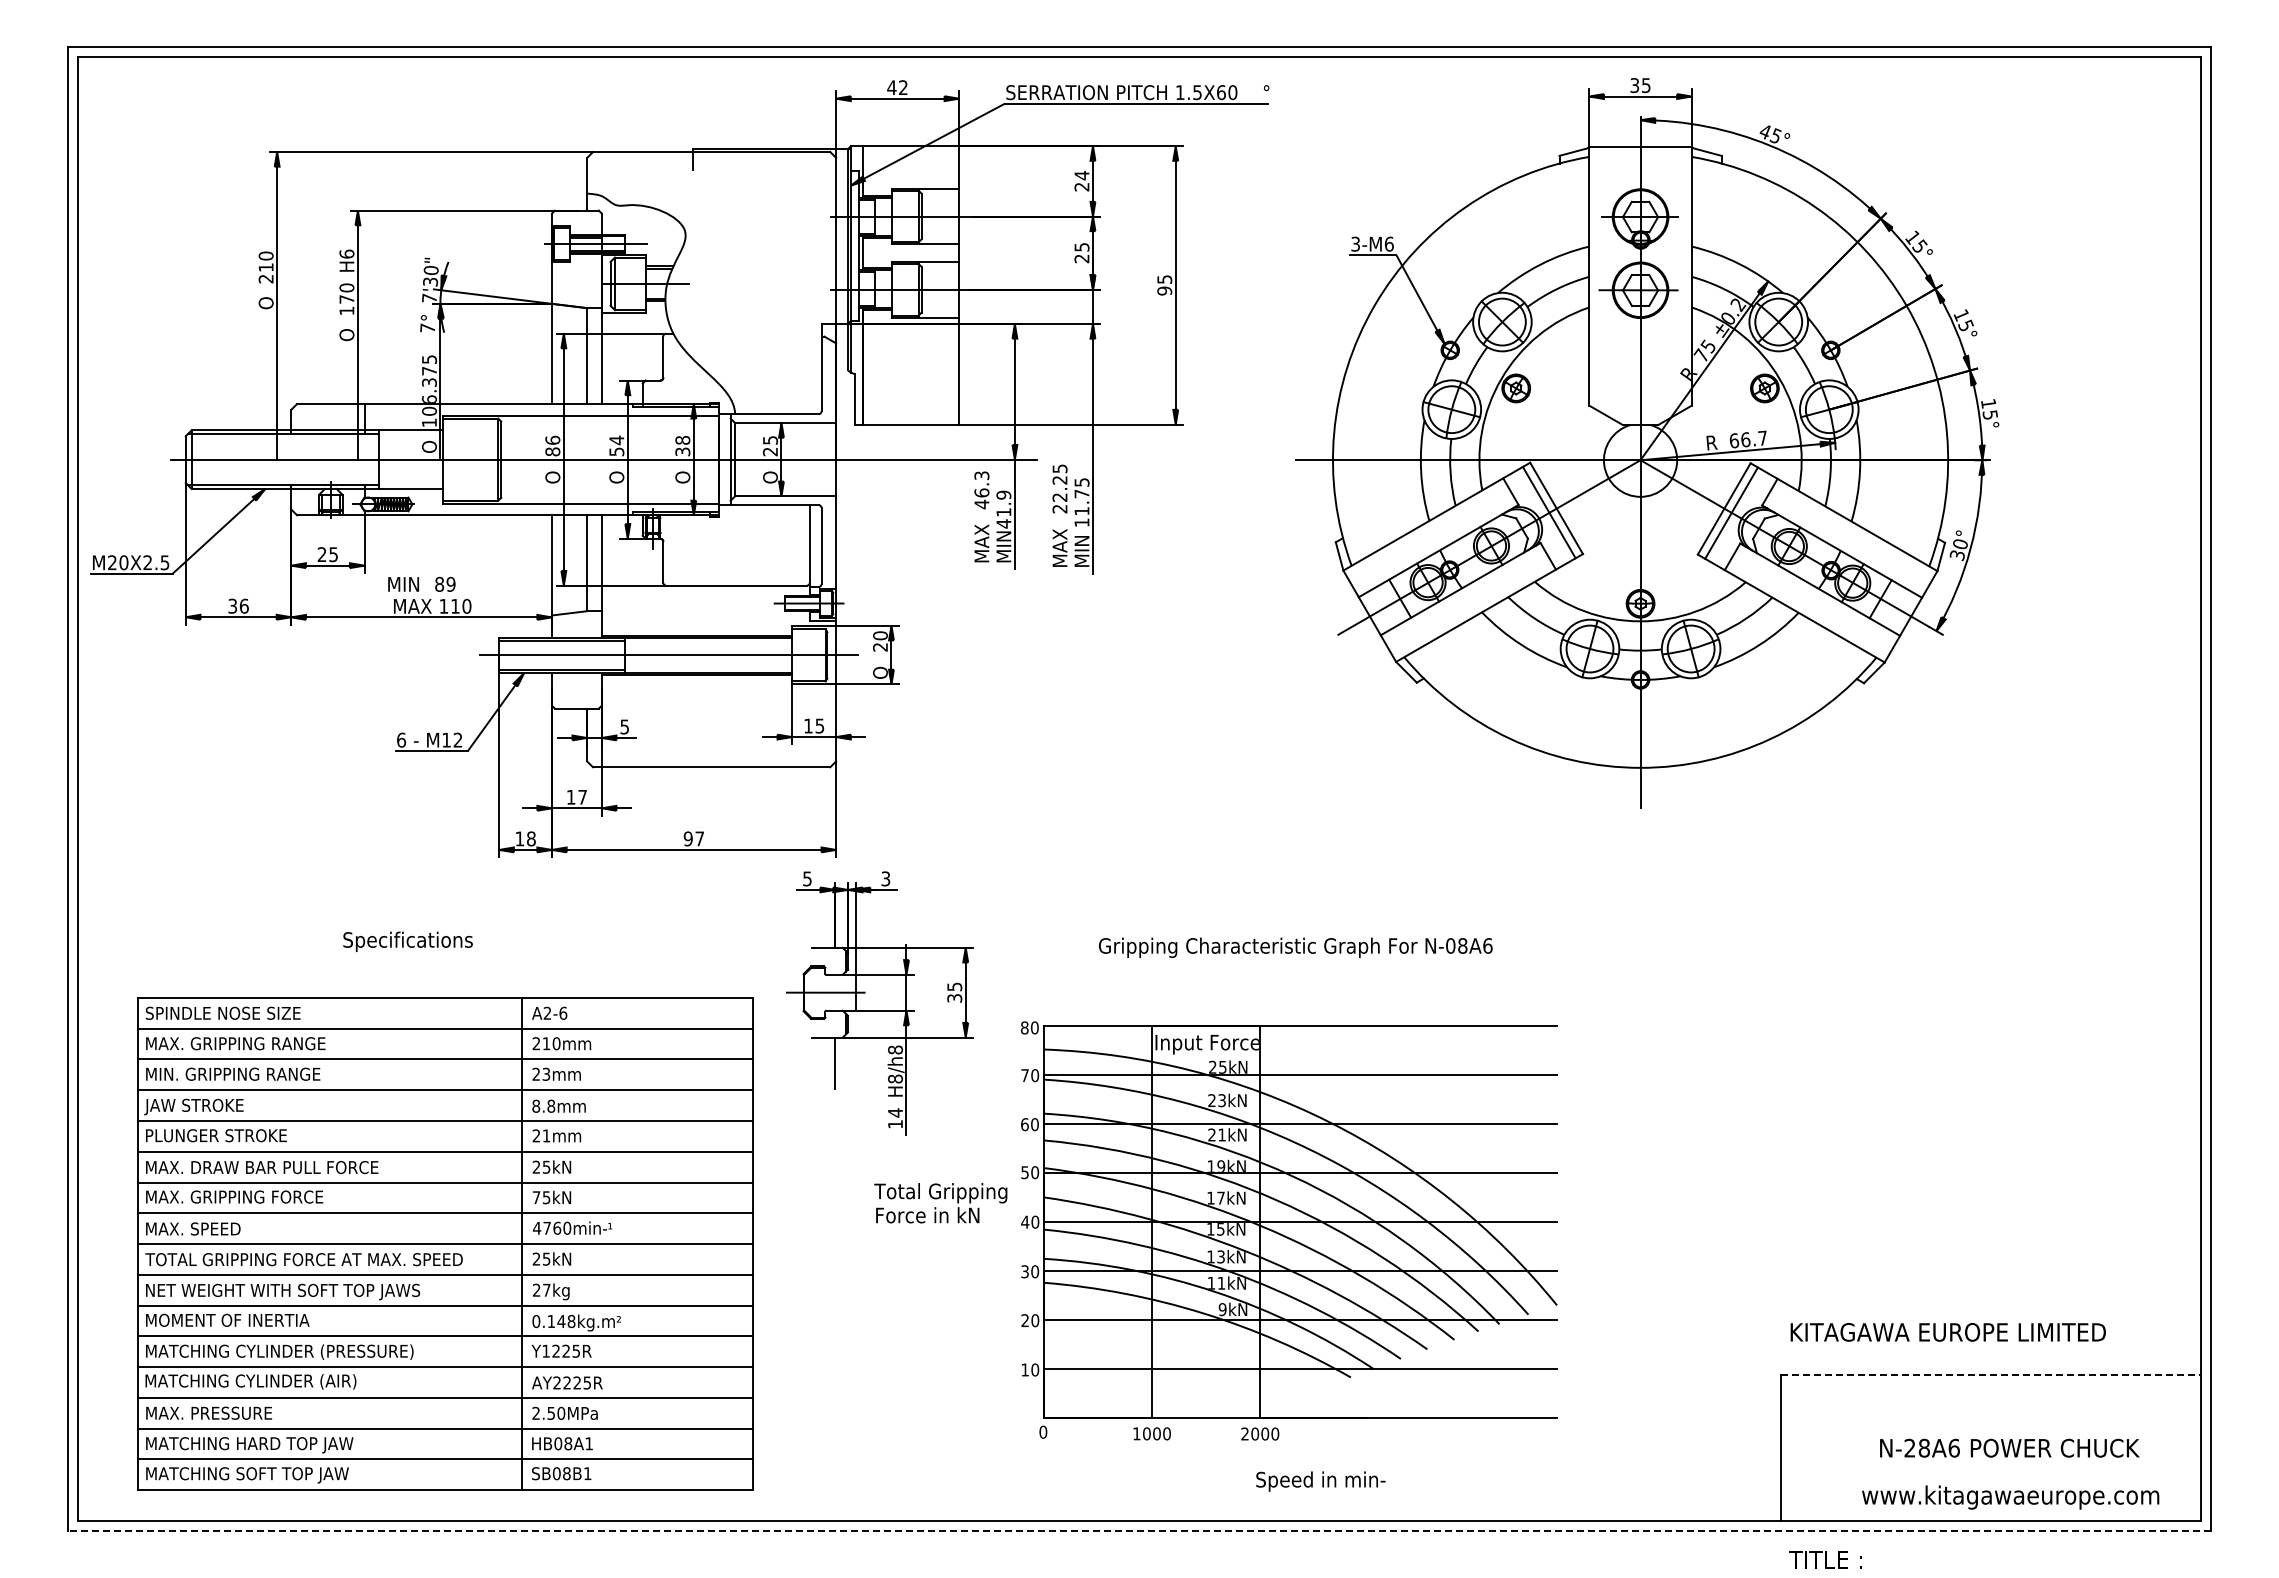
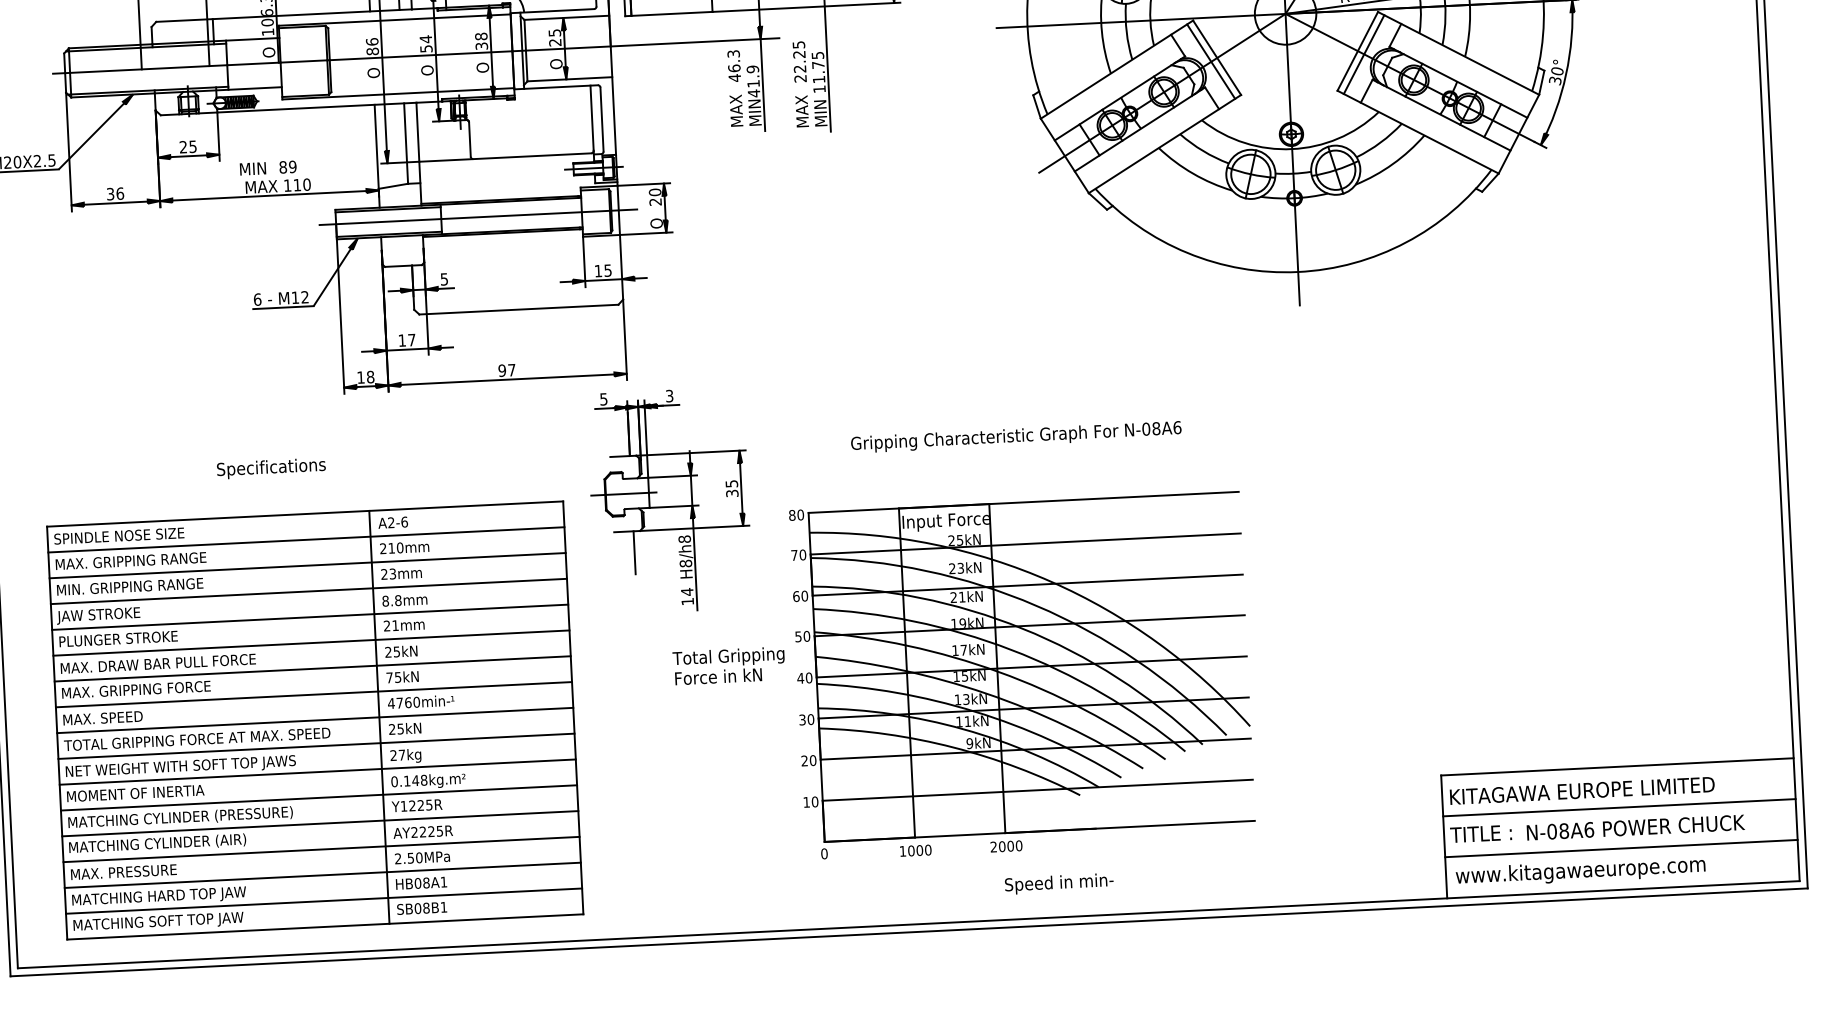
text: (1947, 1332) -> (1581, 790), moved
line: (1991, 1374) -> (1617, 766), dashed -> solid
line: (1991, 1423) -> (1619, 807), added
text: (1909, 1447) -> (1551, 831), N-28A6 -> N-08A6
line: (1991, 1472) -> (1621, 848), added
text: (2010, 1497) -> (1580, 871), moved
line: (1139, 1530) -> (909, 932), dashed -> solid
text: (1825, 1559) -> (1481, 833), moved

